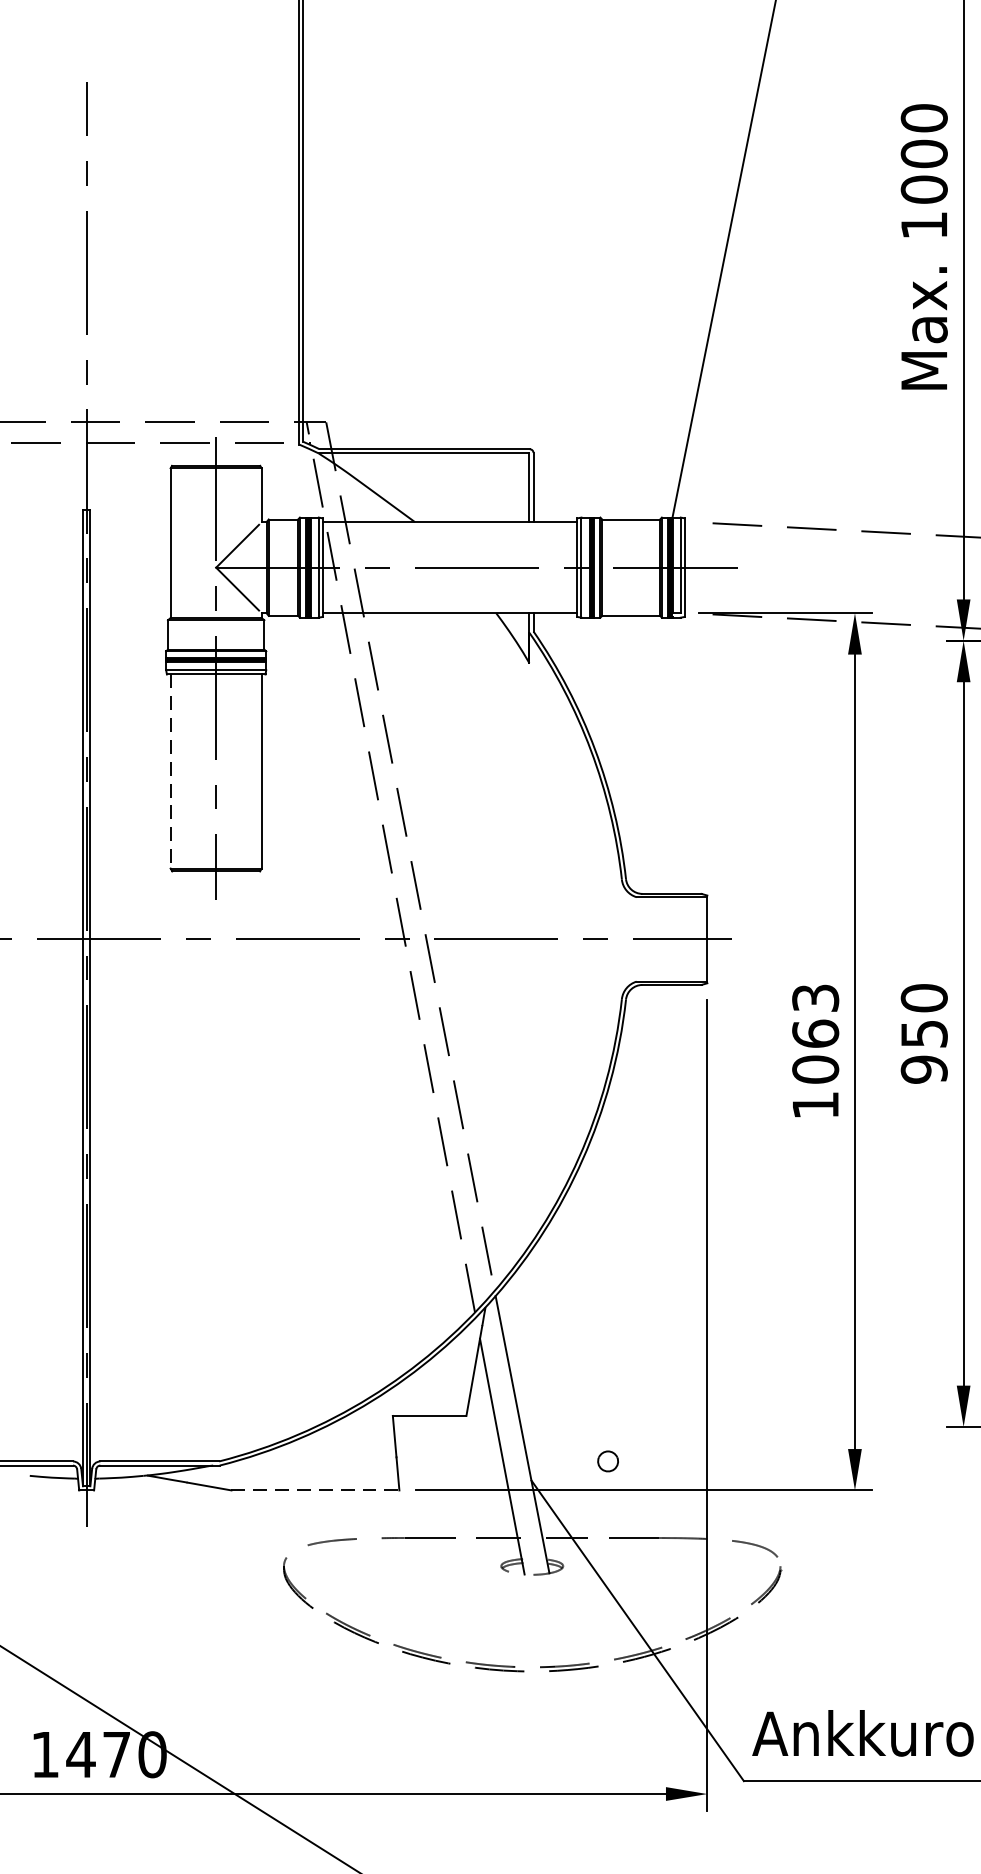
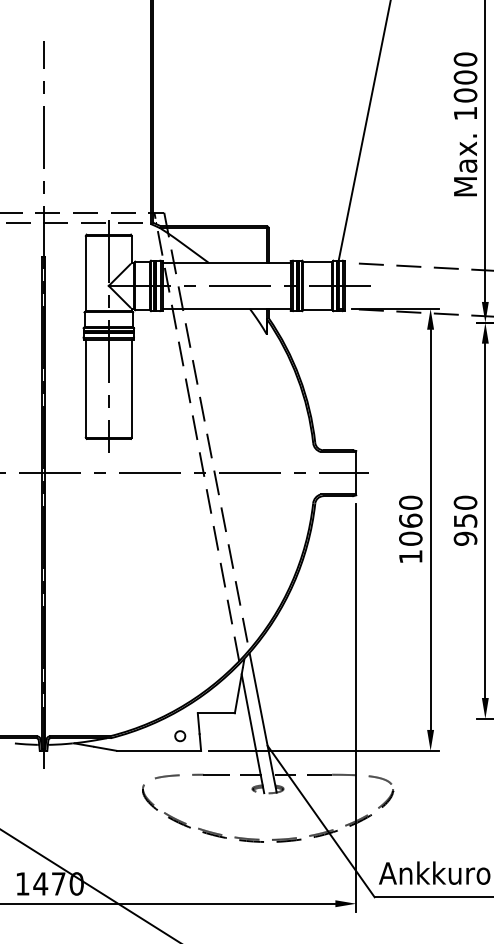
line: (169, 771) -> (85, 388), dashed -> solid
text: (815, 997) -> (410, 502), 1063 -> 1060
part: (608, 1462) -> (180, 736), moved
line: (316, 1489) -> (159, 750), dashed -> solid

